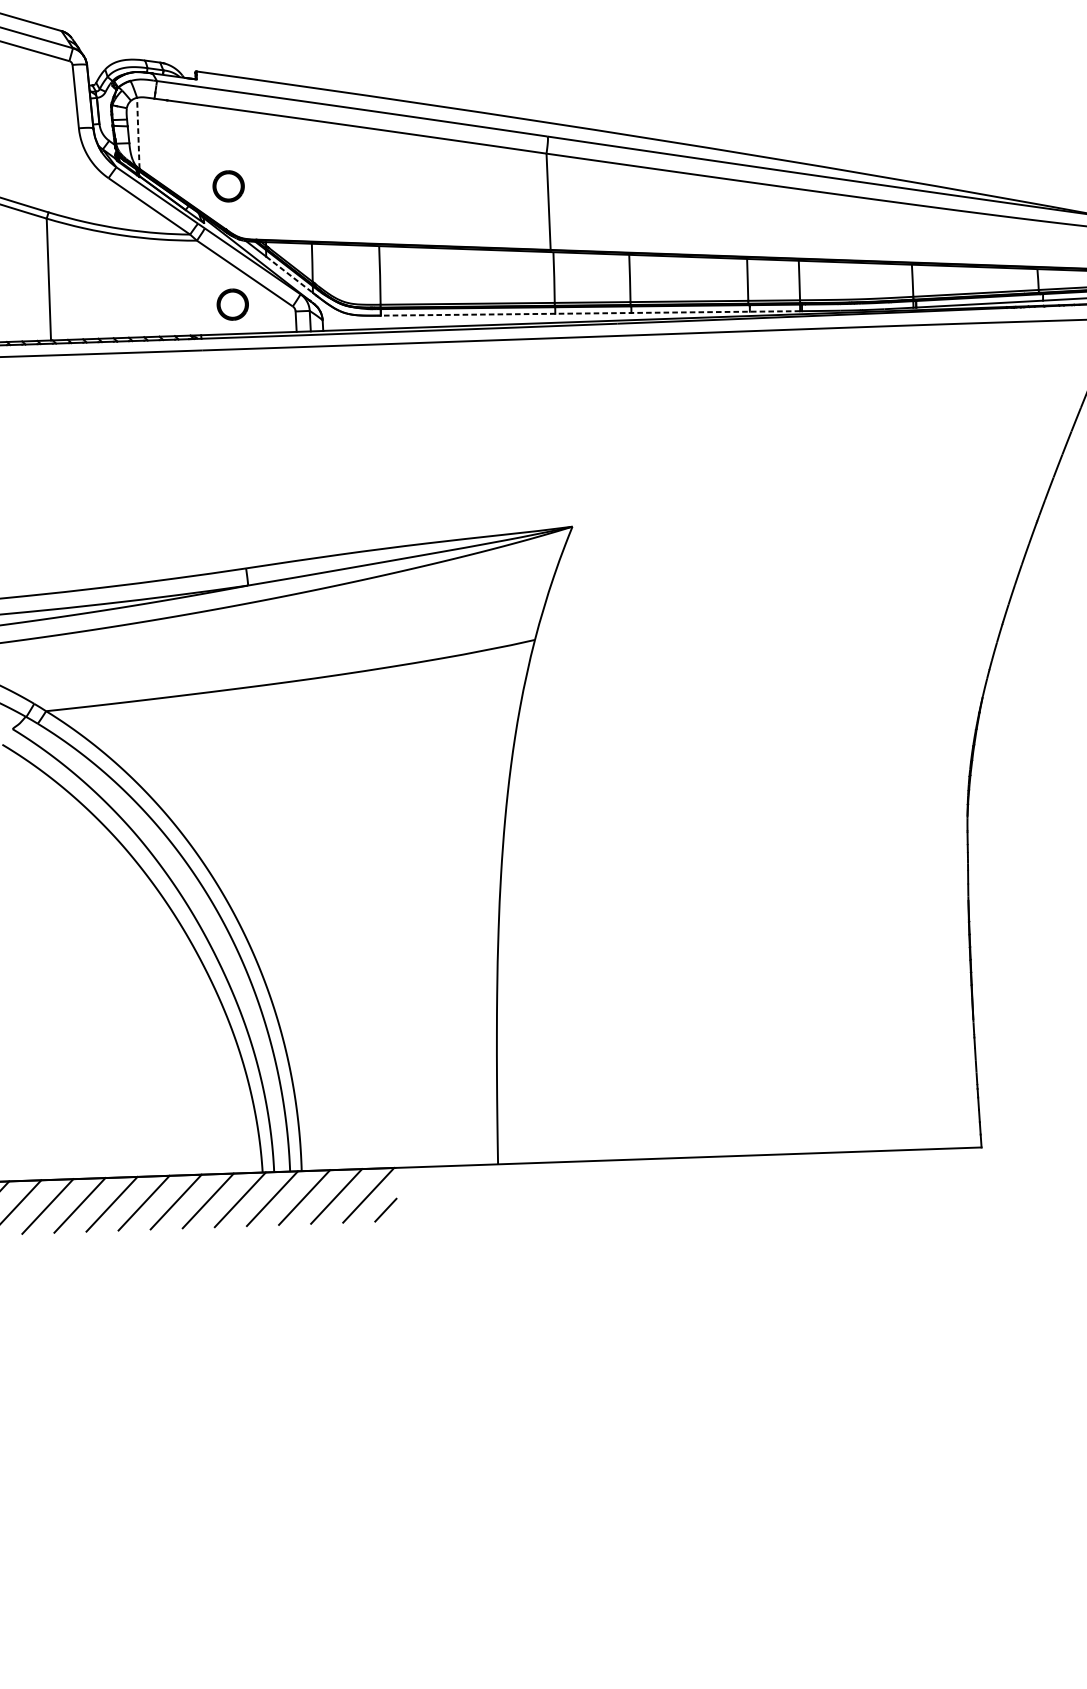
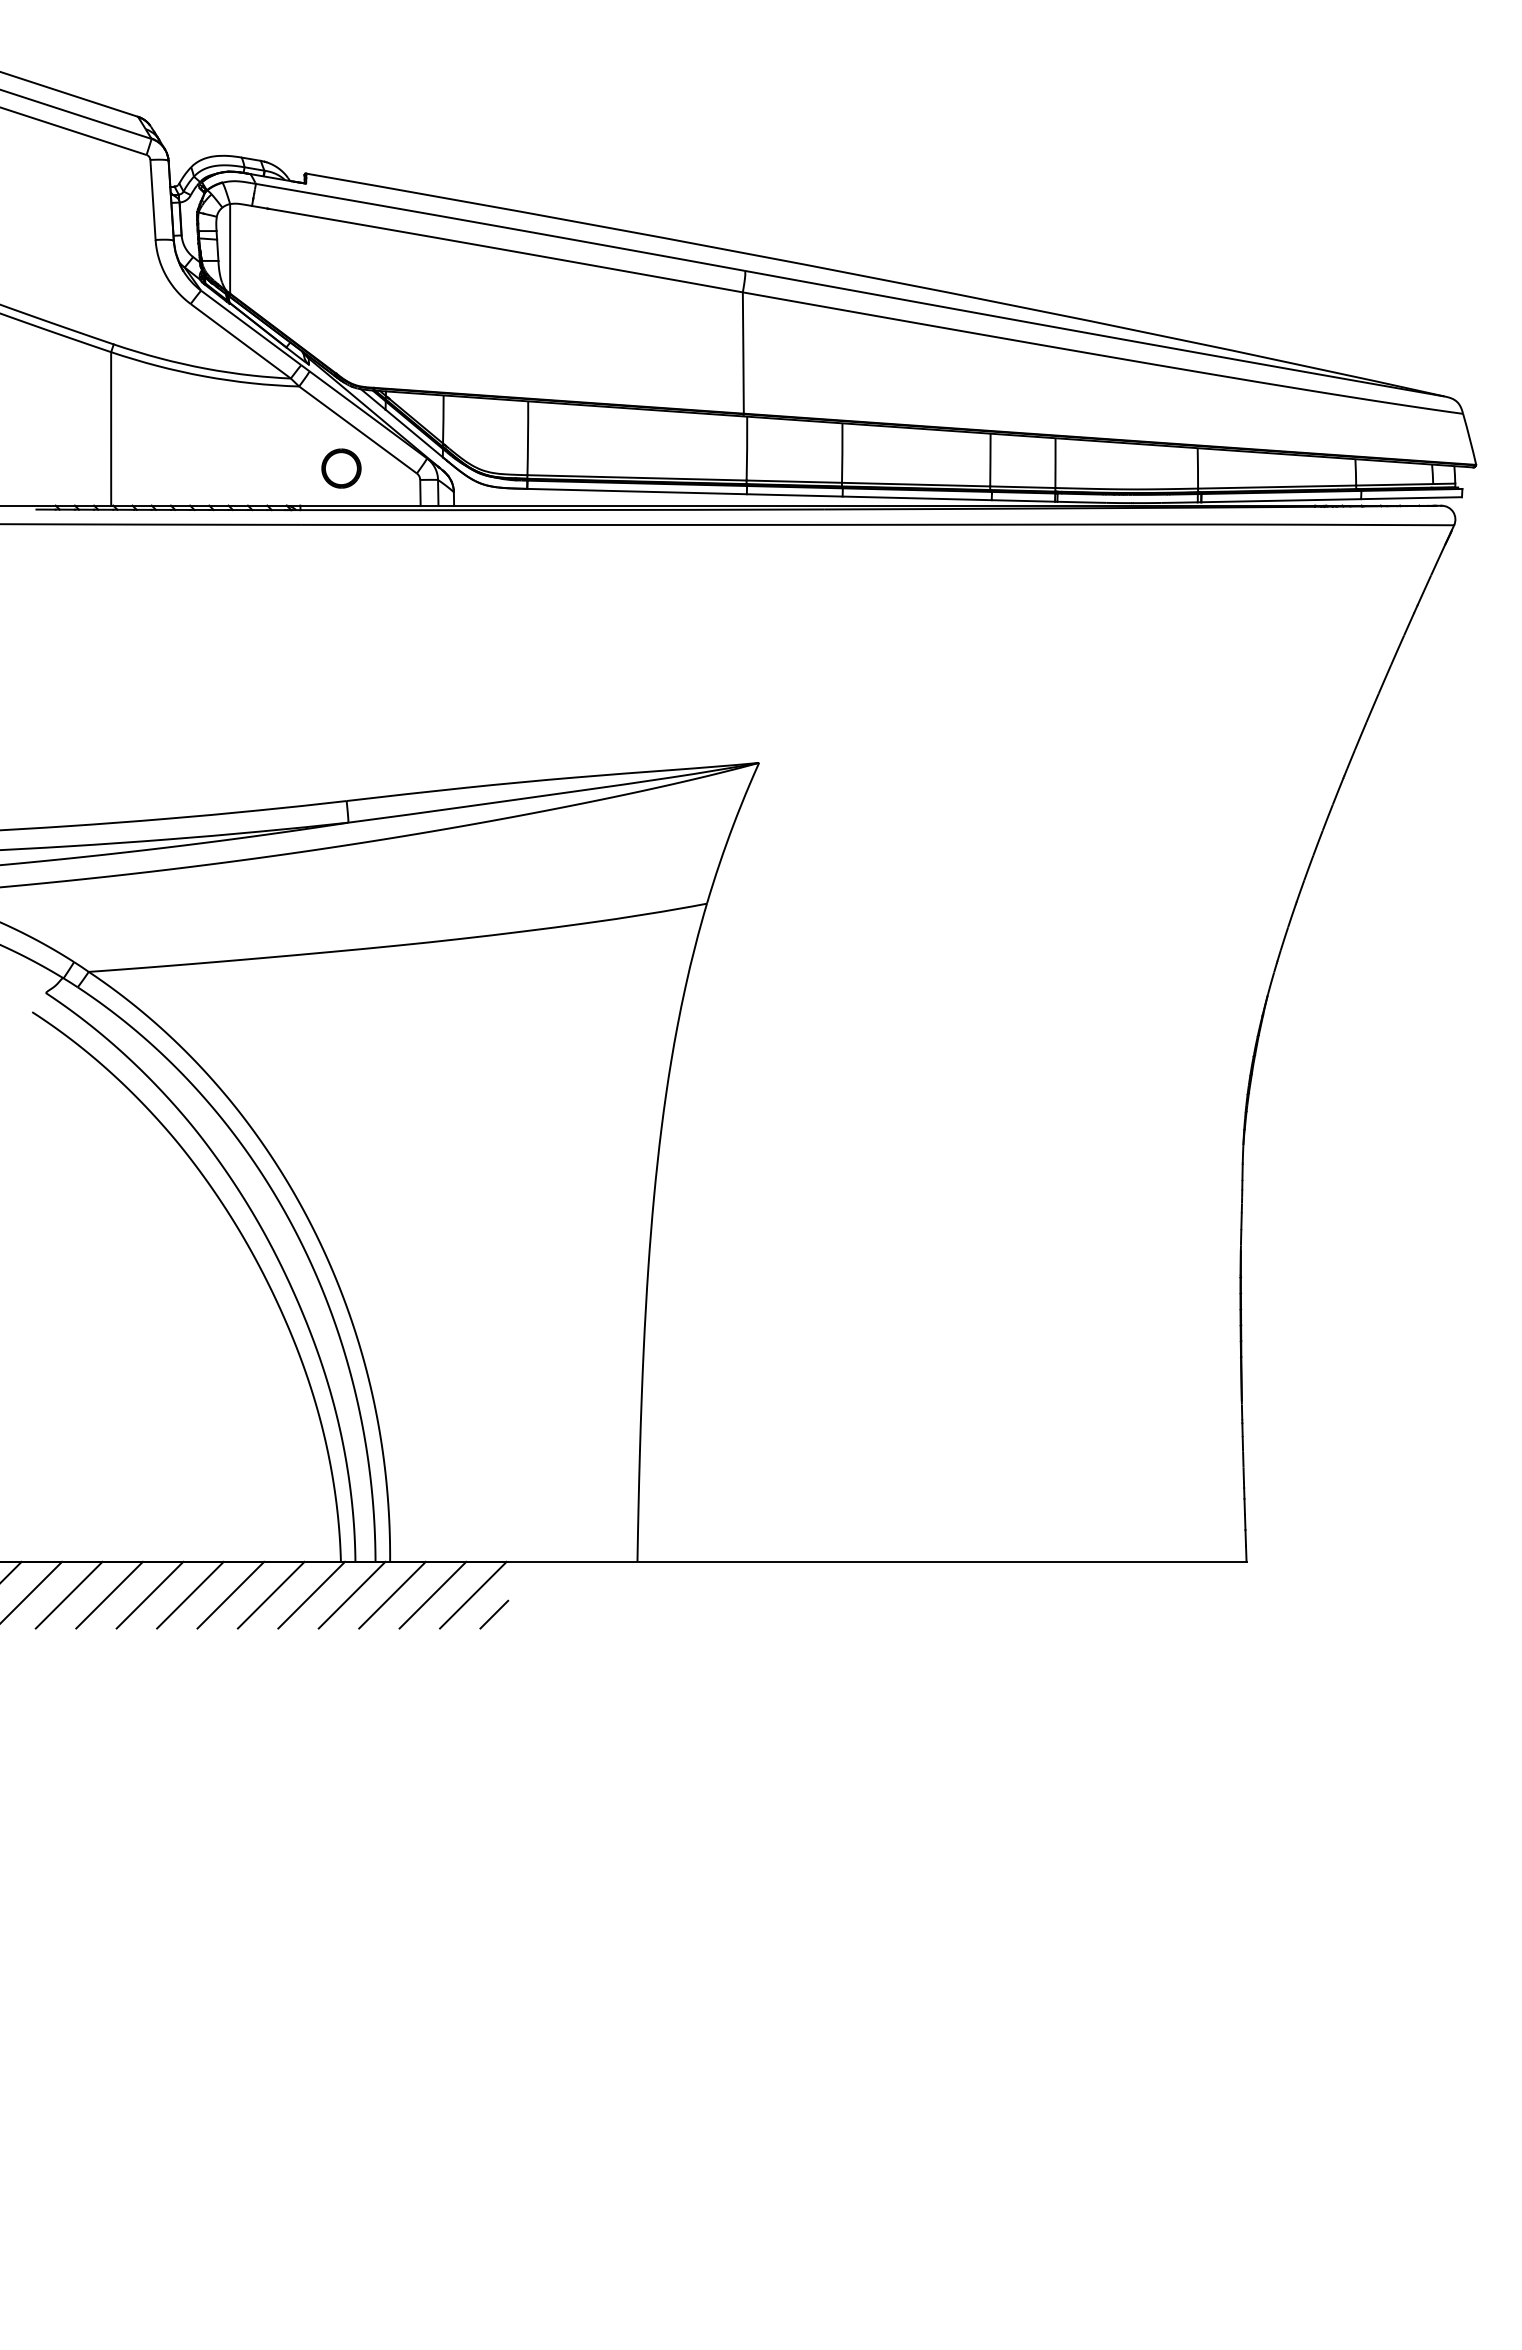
line: (138, 133) -> (230, 248), dashed -> solid
part: (228, 186) -> (341, 319), removed
line: (289, 274) -> (414, 433), dashed -> solid
line: (589, 313) -> (790, 495), dashed -> solid

